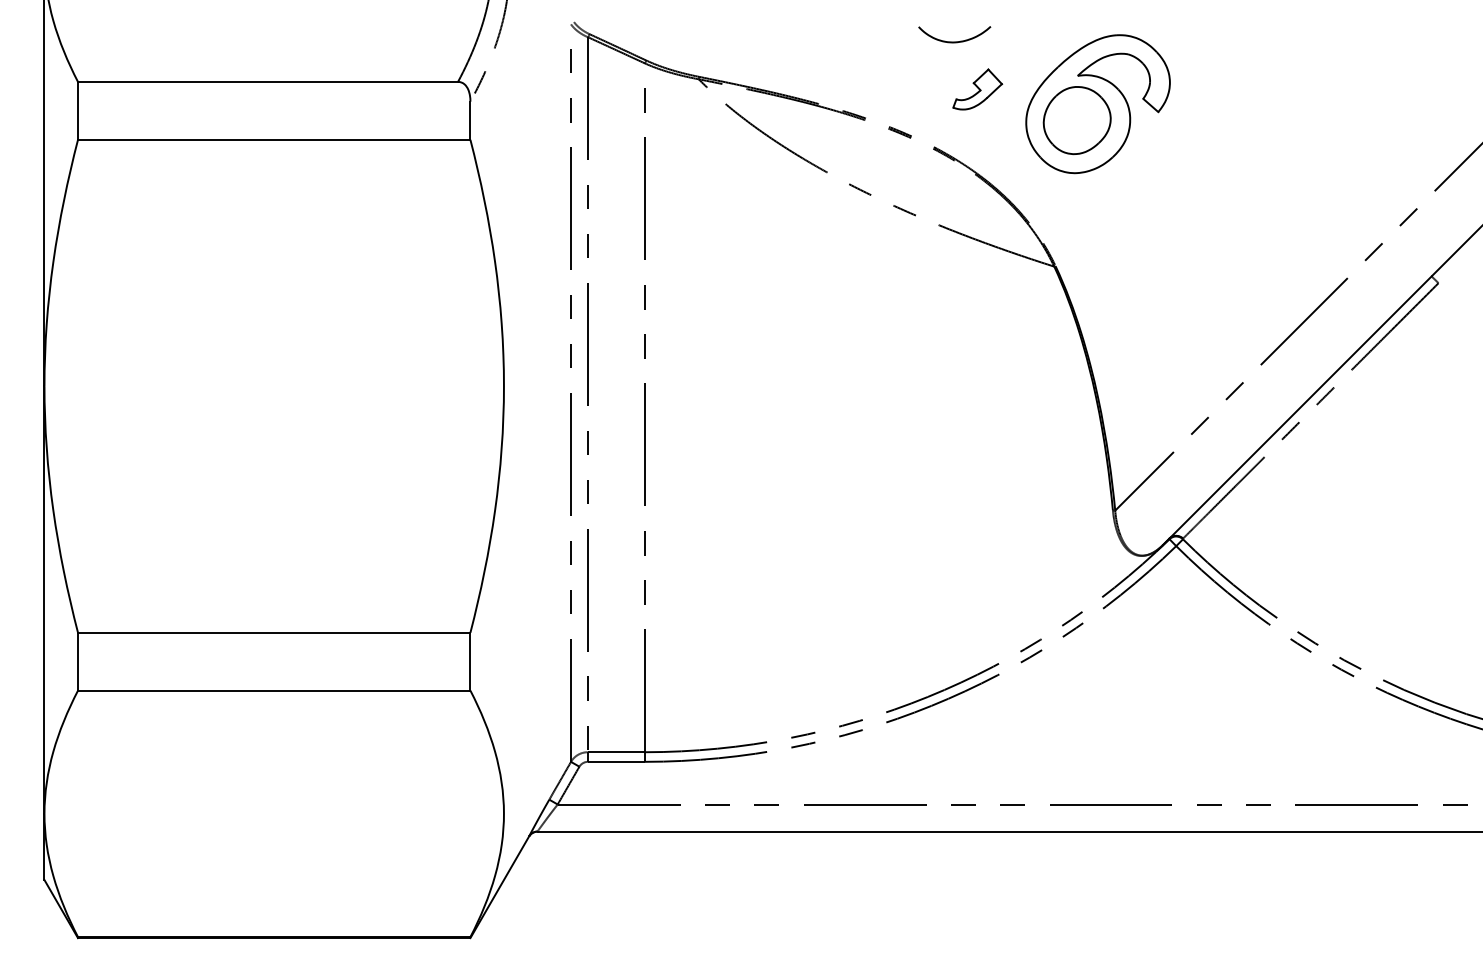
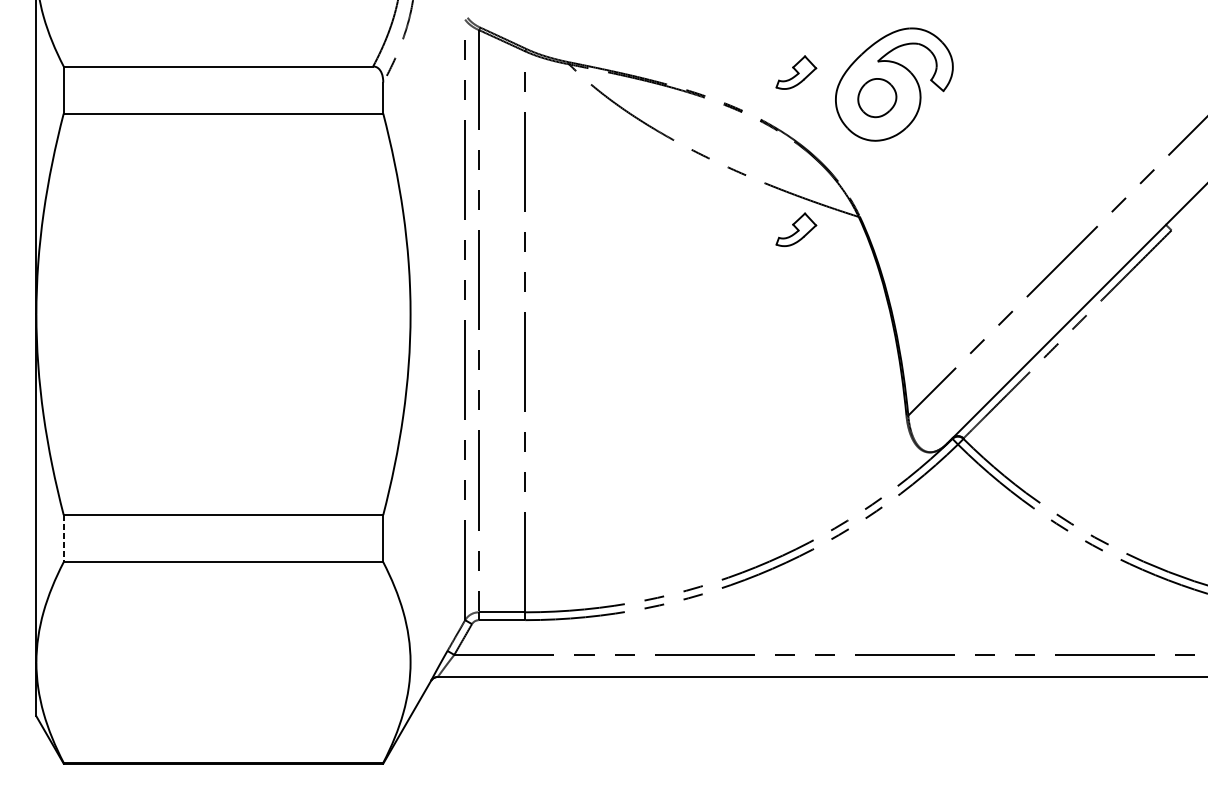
curve: (954, 41) -> (777, 33), removed
part: (1076, 120) -> (876, 97), size x0.7
part: (977, 282) -> (796, 229), added
line: (78, 661) -> (64, 538), solid -> dashed

